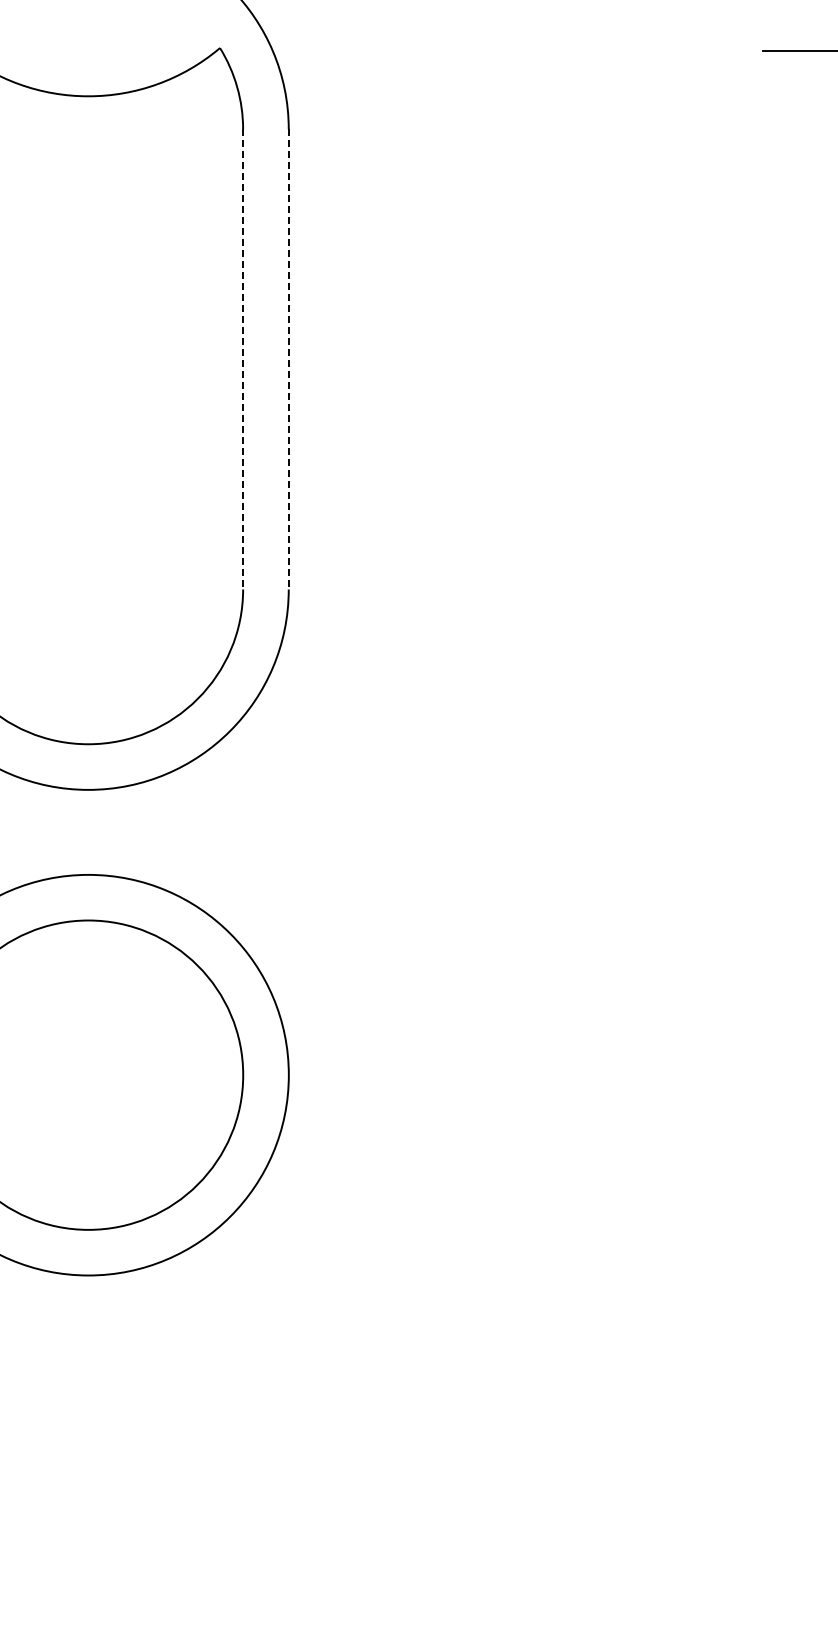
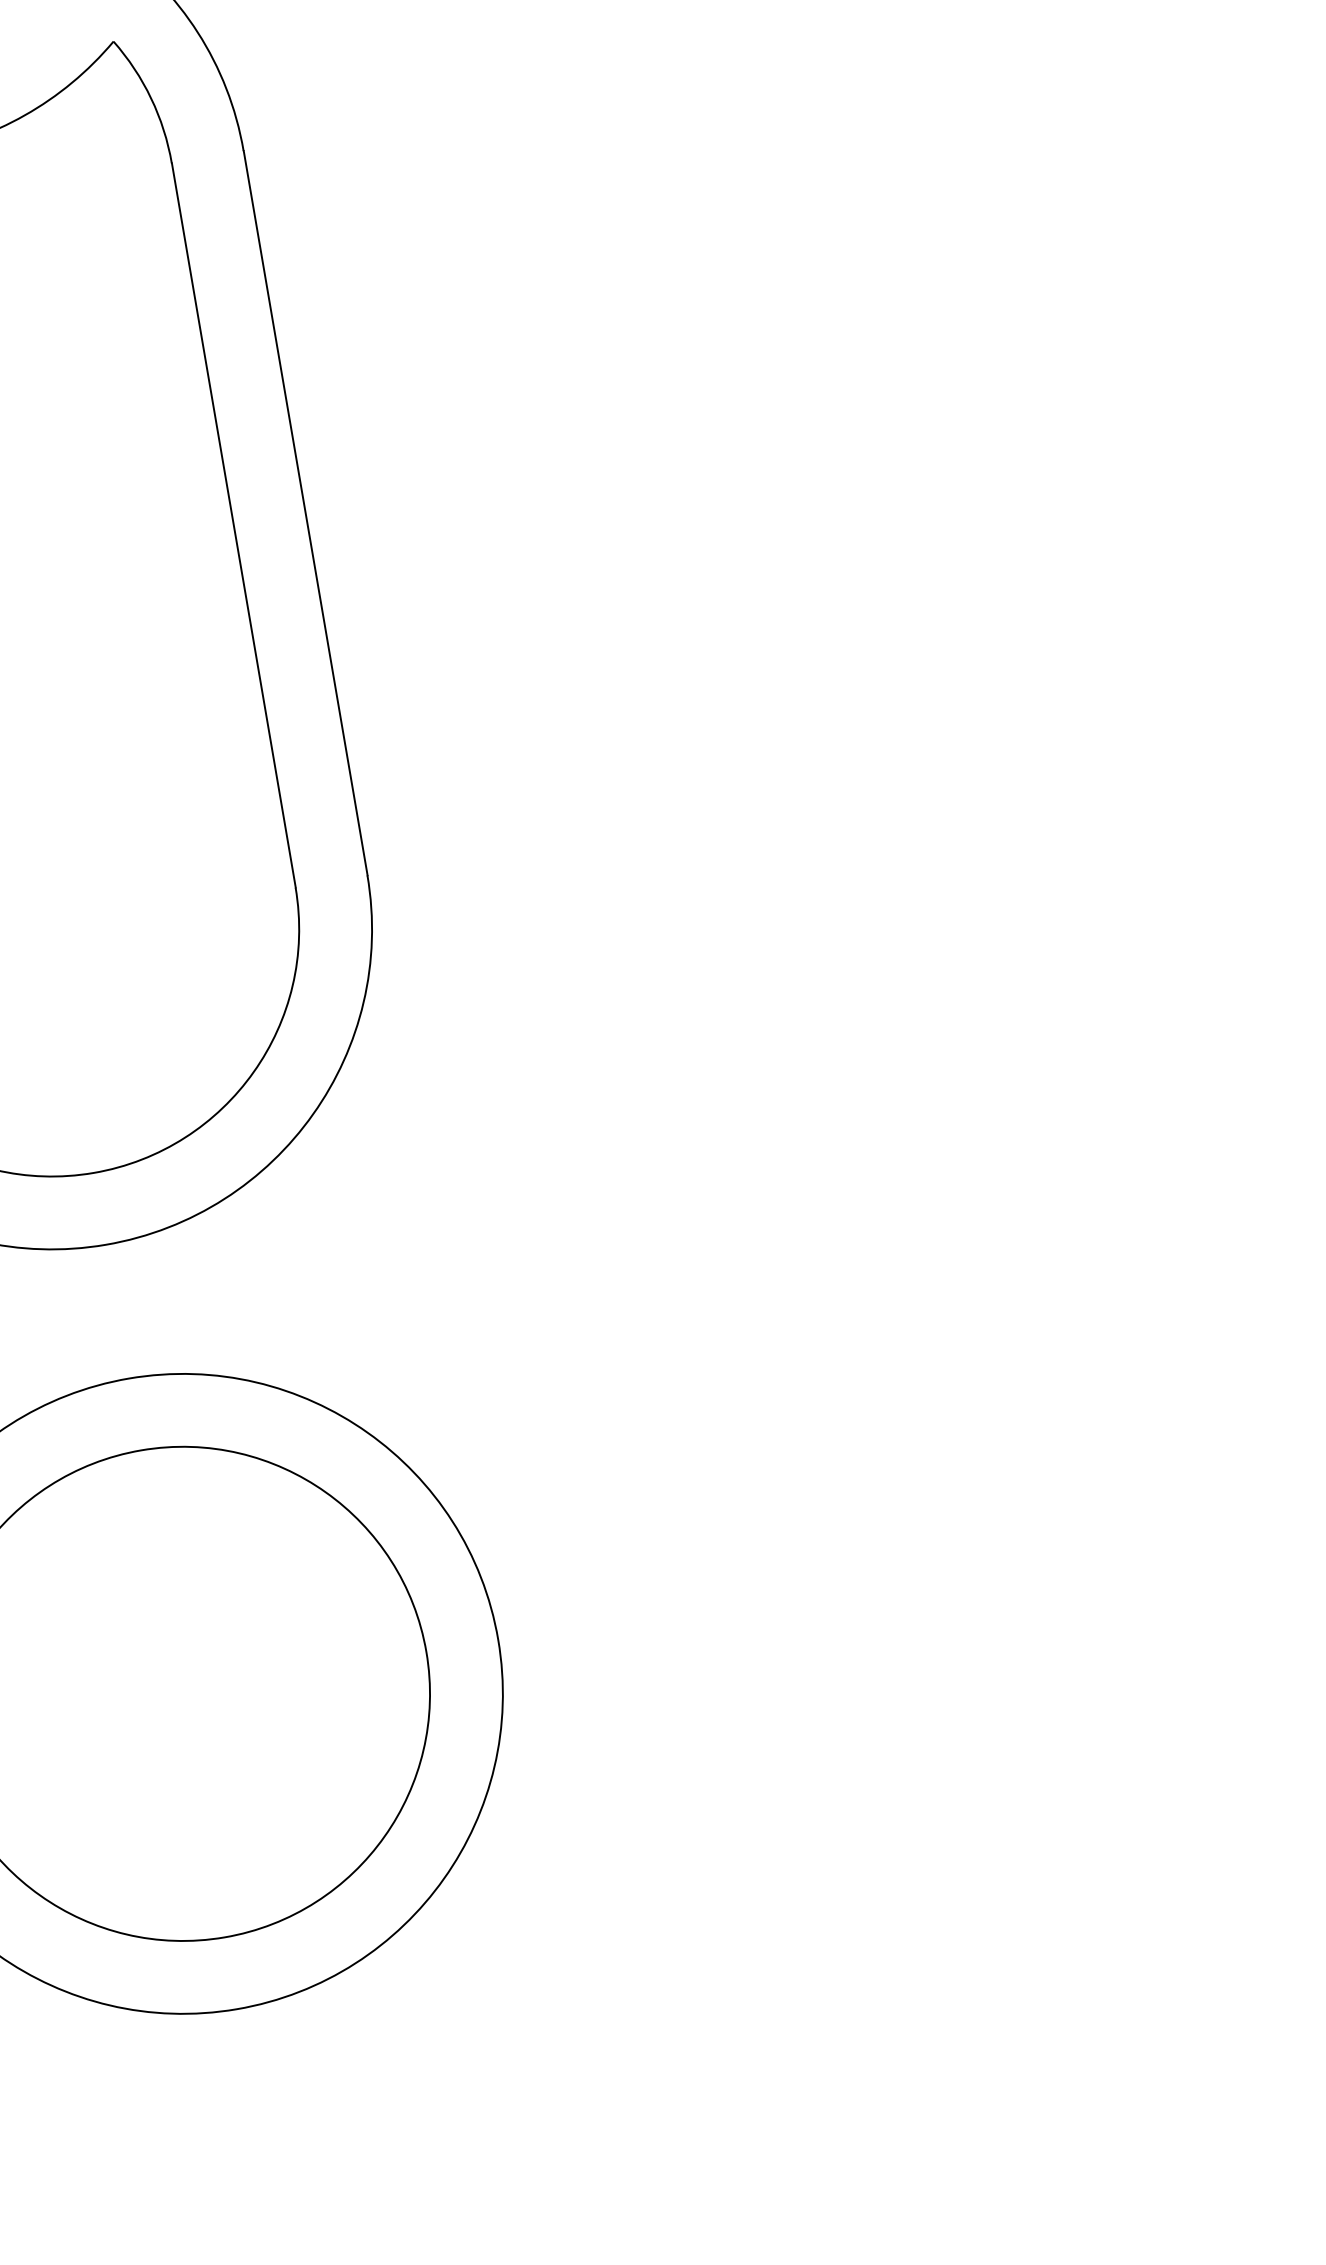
line: (243, 359) -> (234, 525), dashed -> solid
line: (288, 359) -> (305, 513), dashed -> solid

